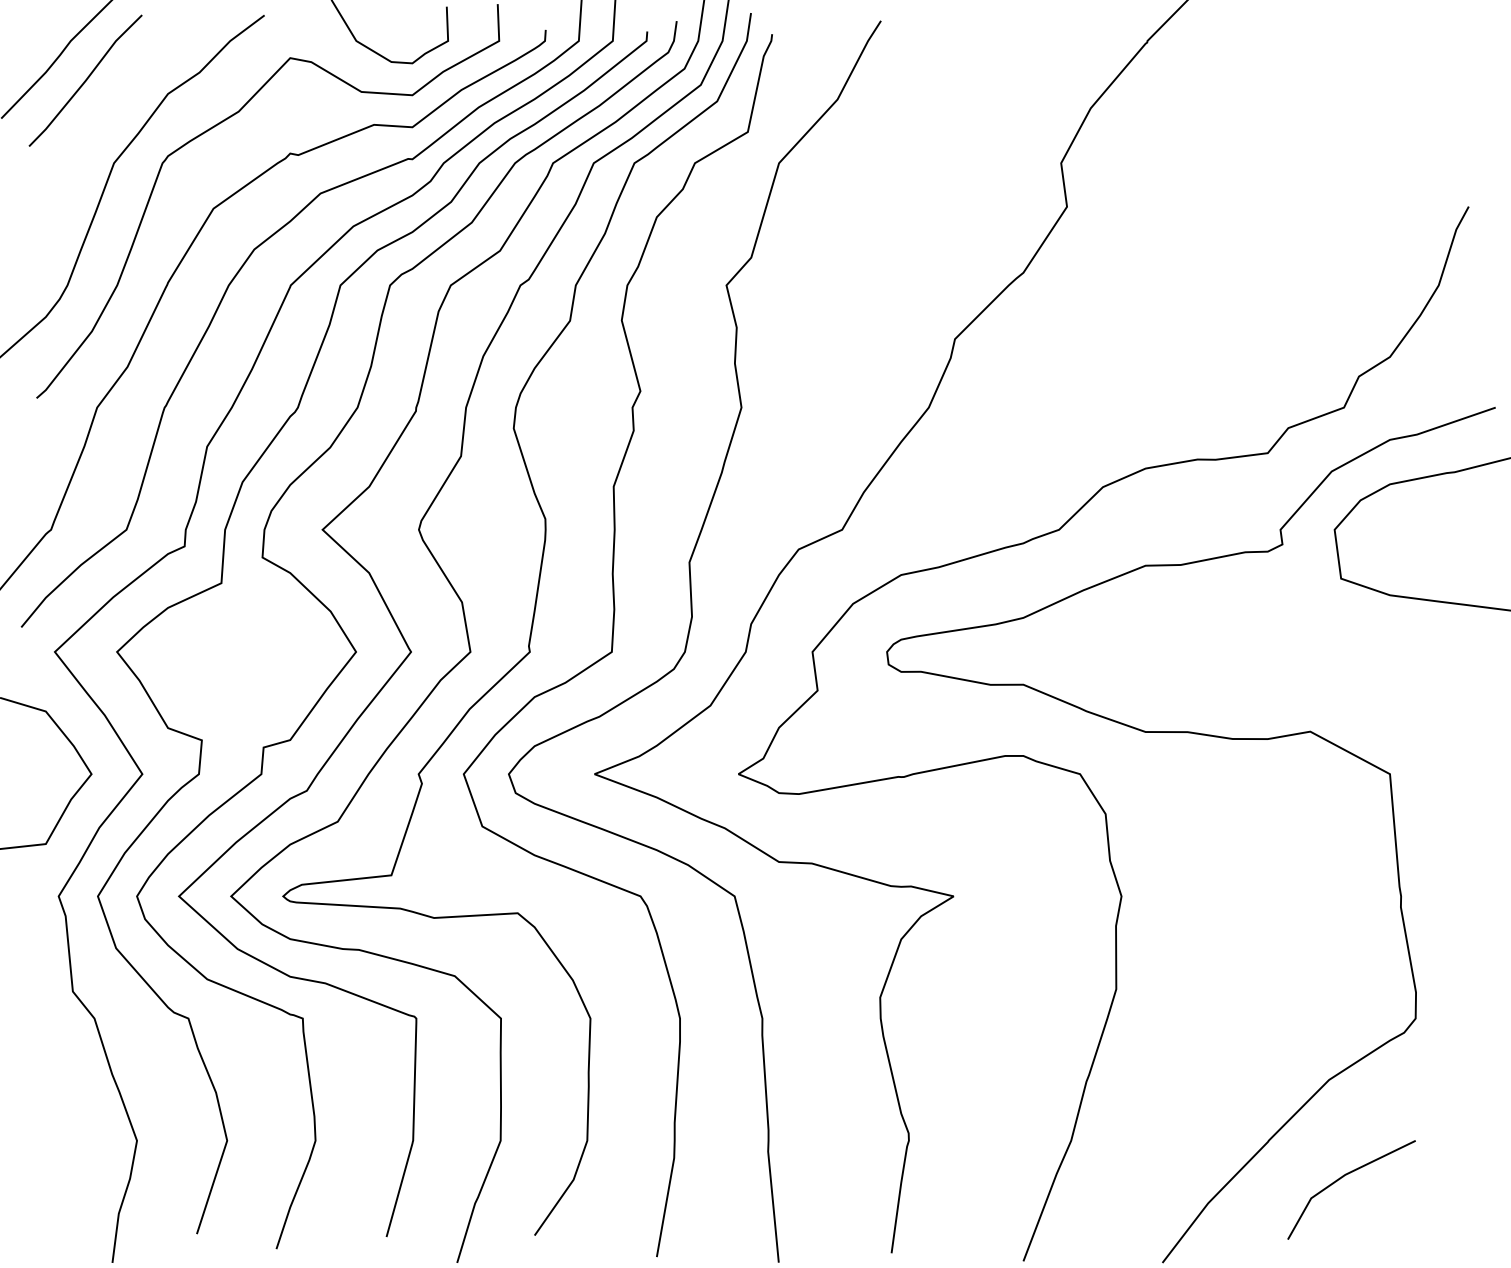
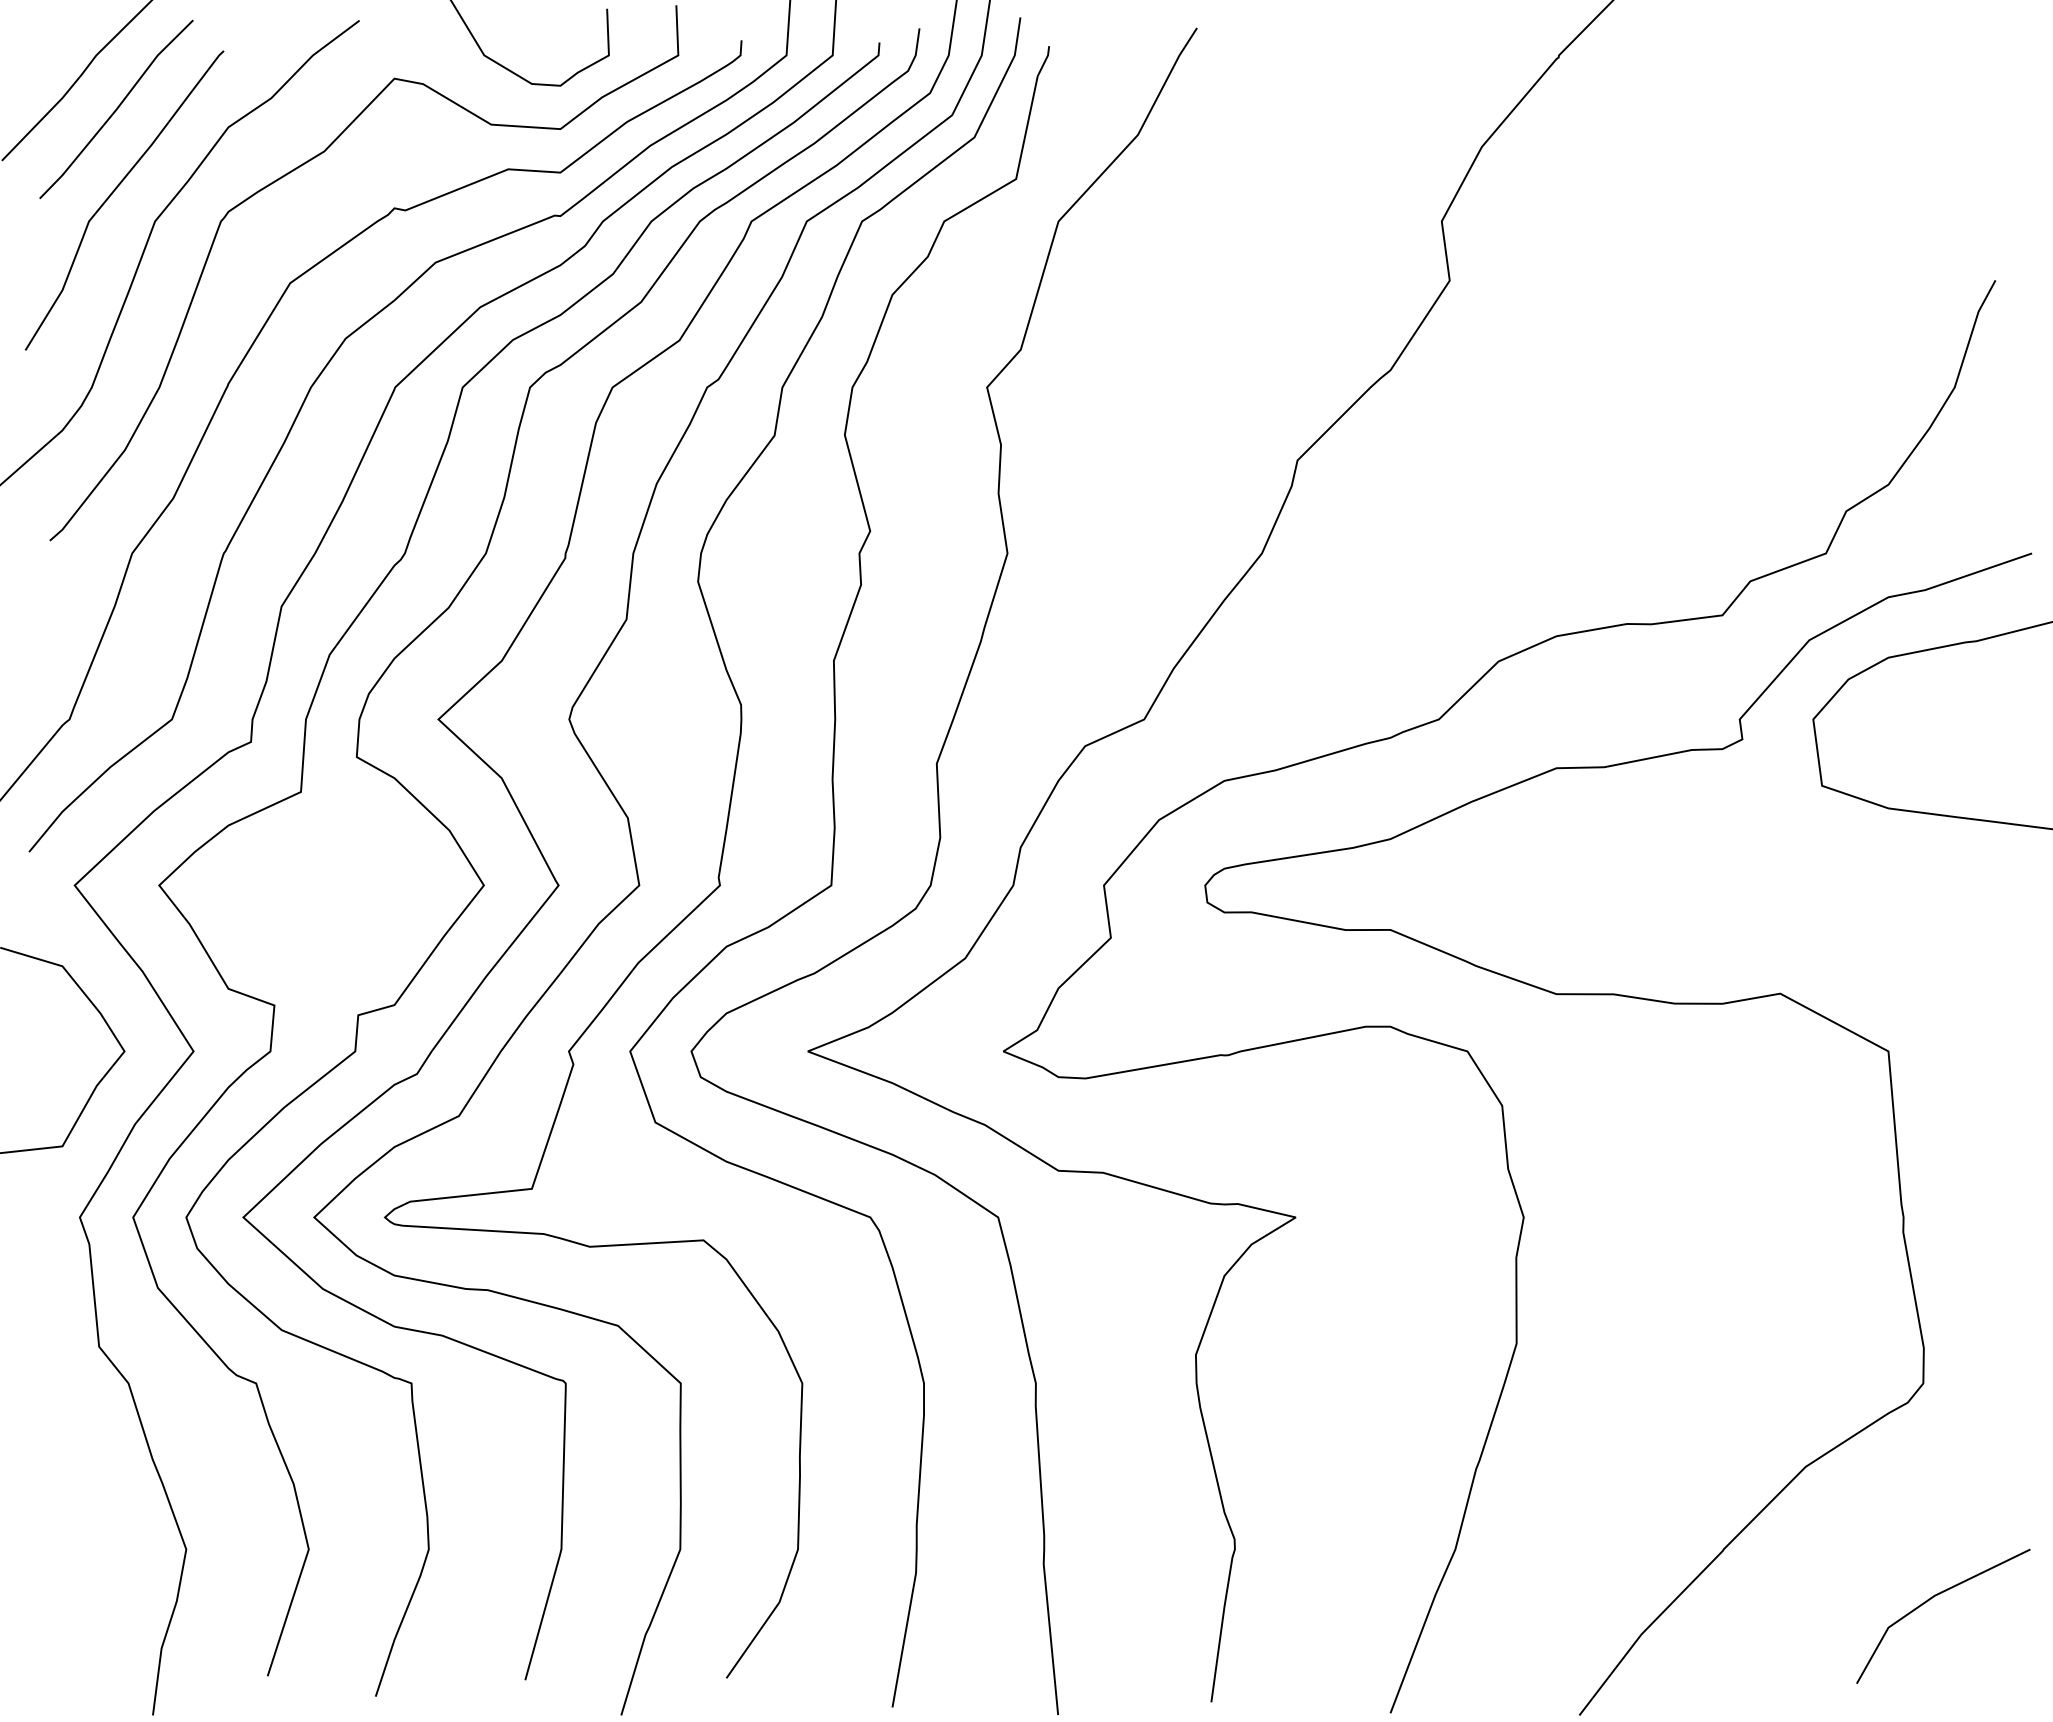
curve: (83, 142) -> (113, 193), added
line: (1342, 1177) -> (1931, 1599), moved

